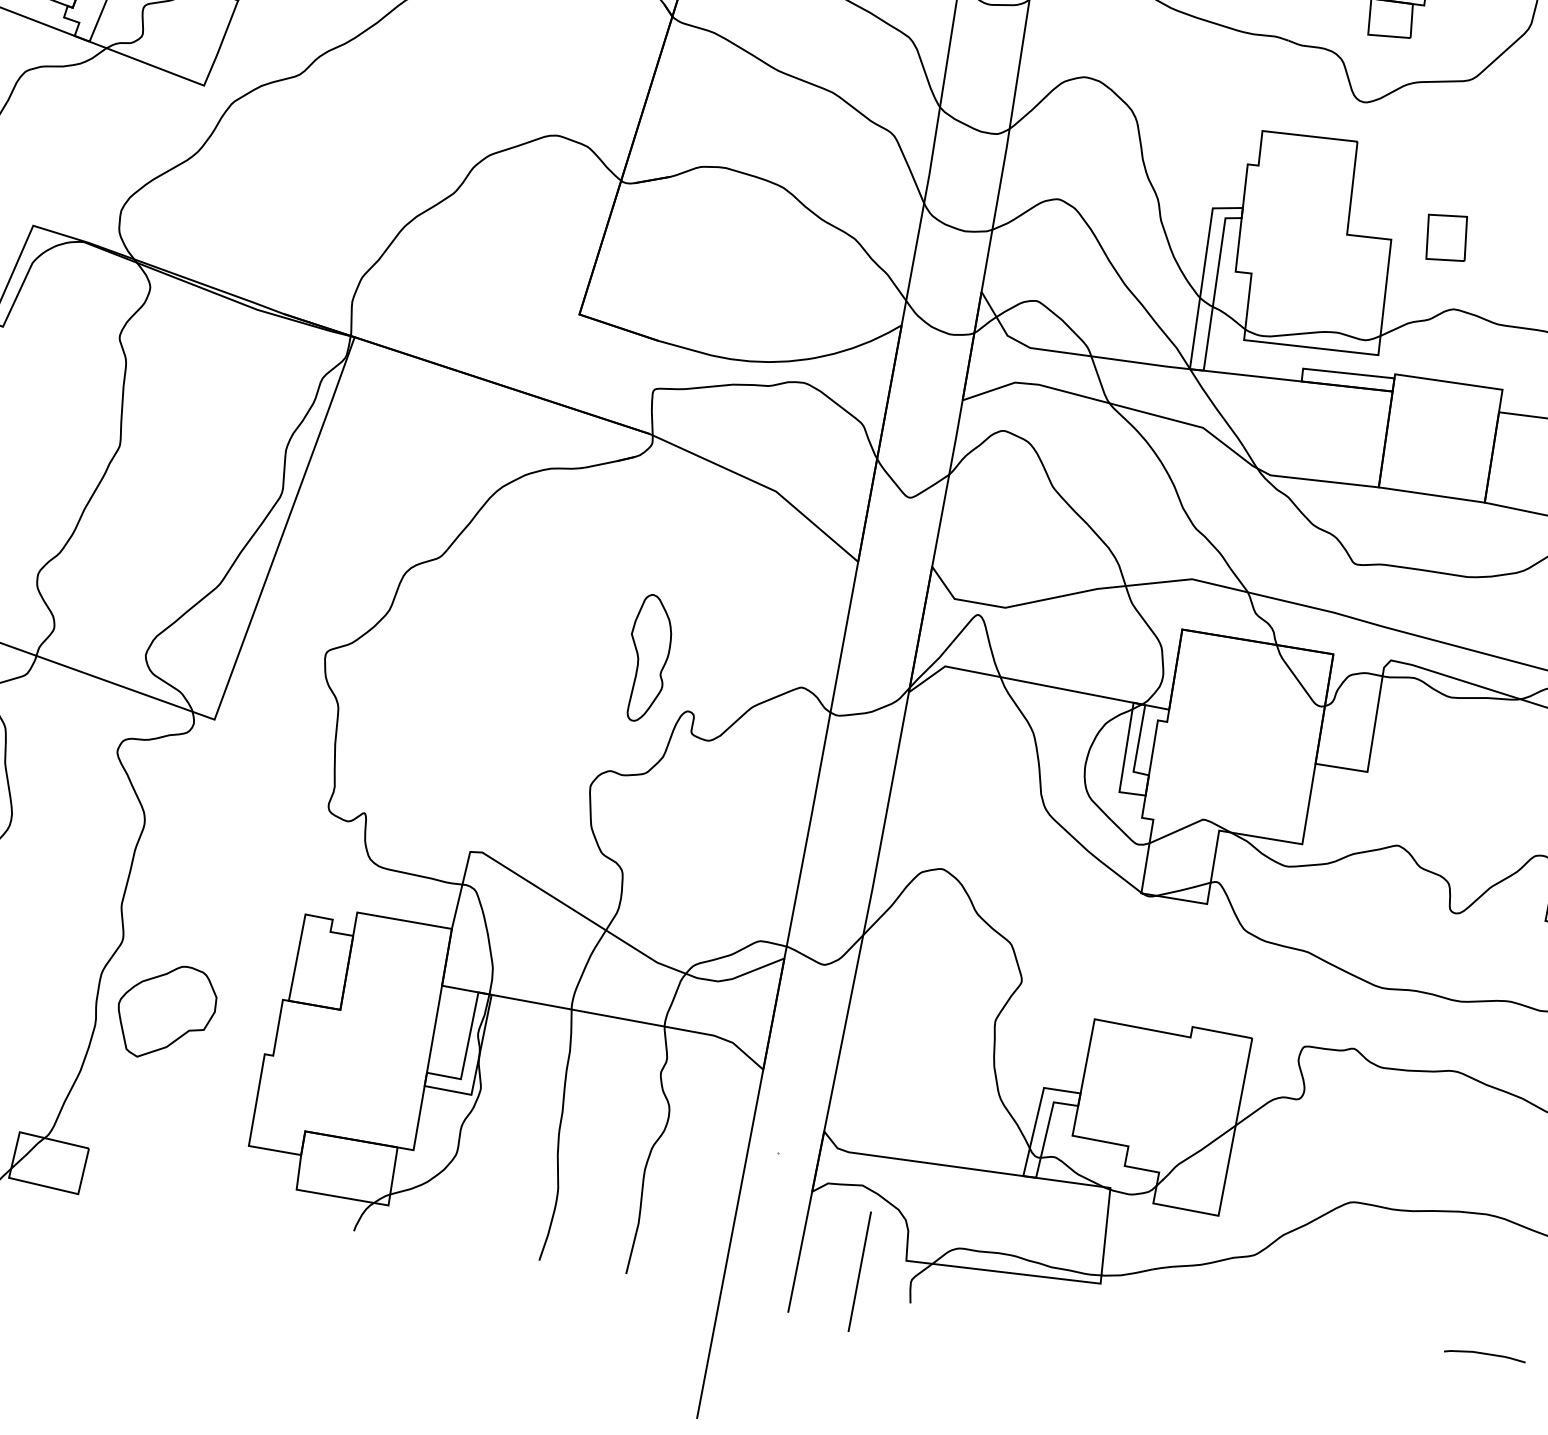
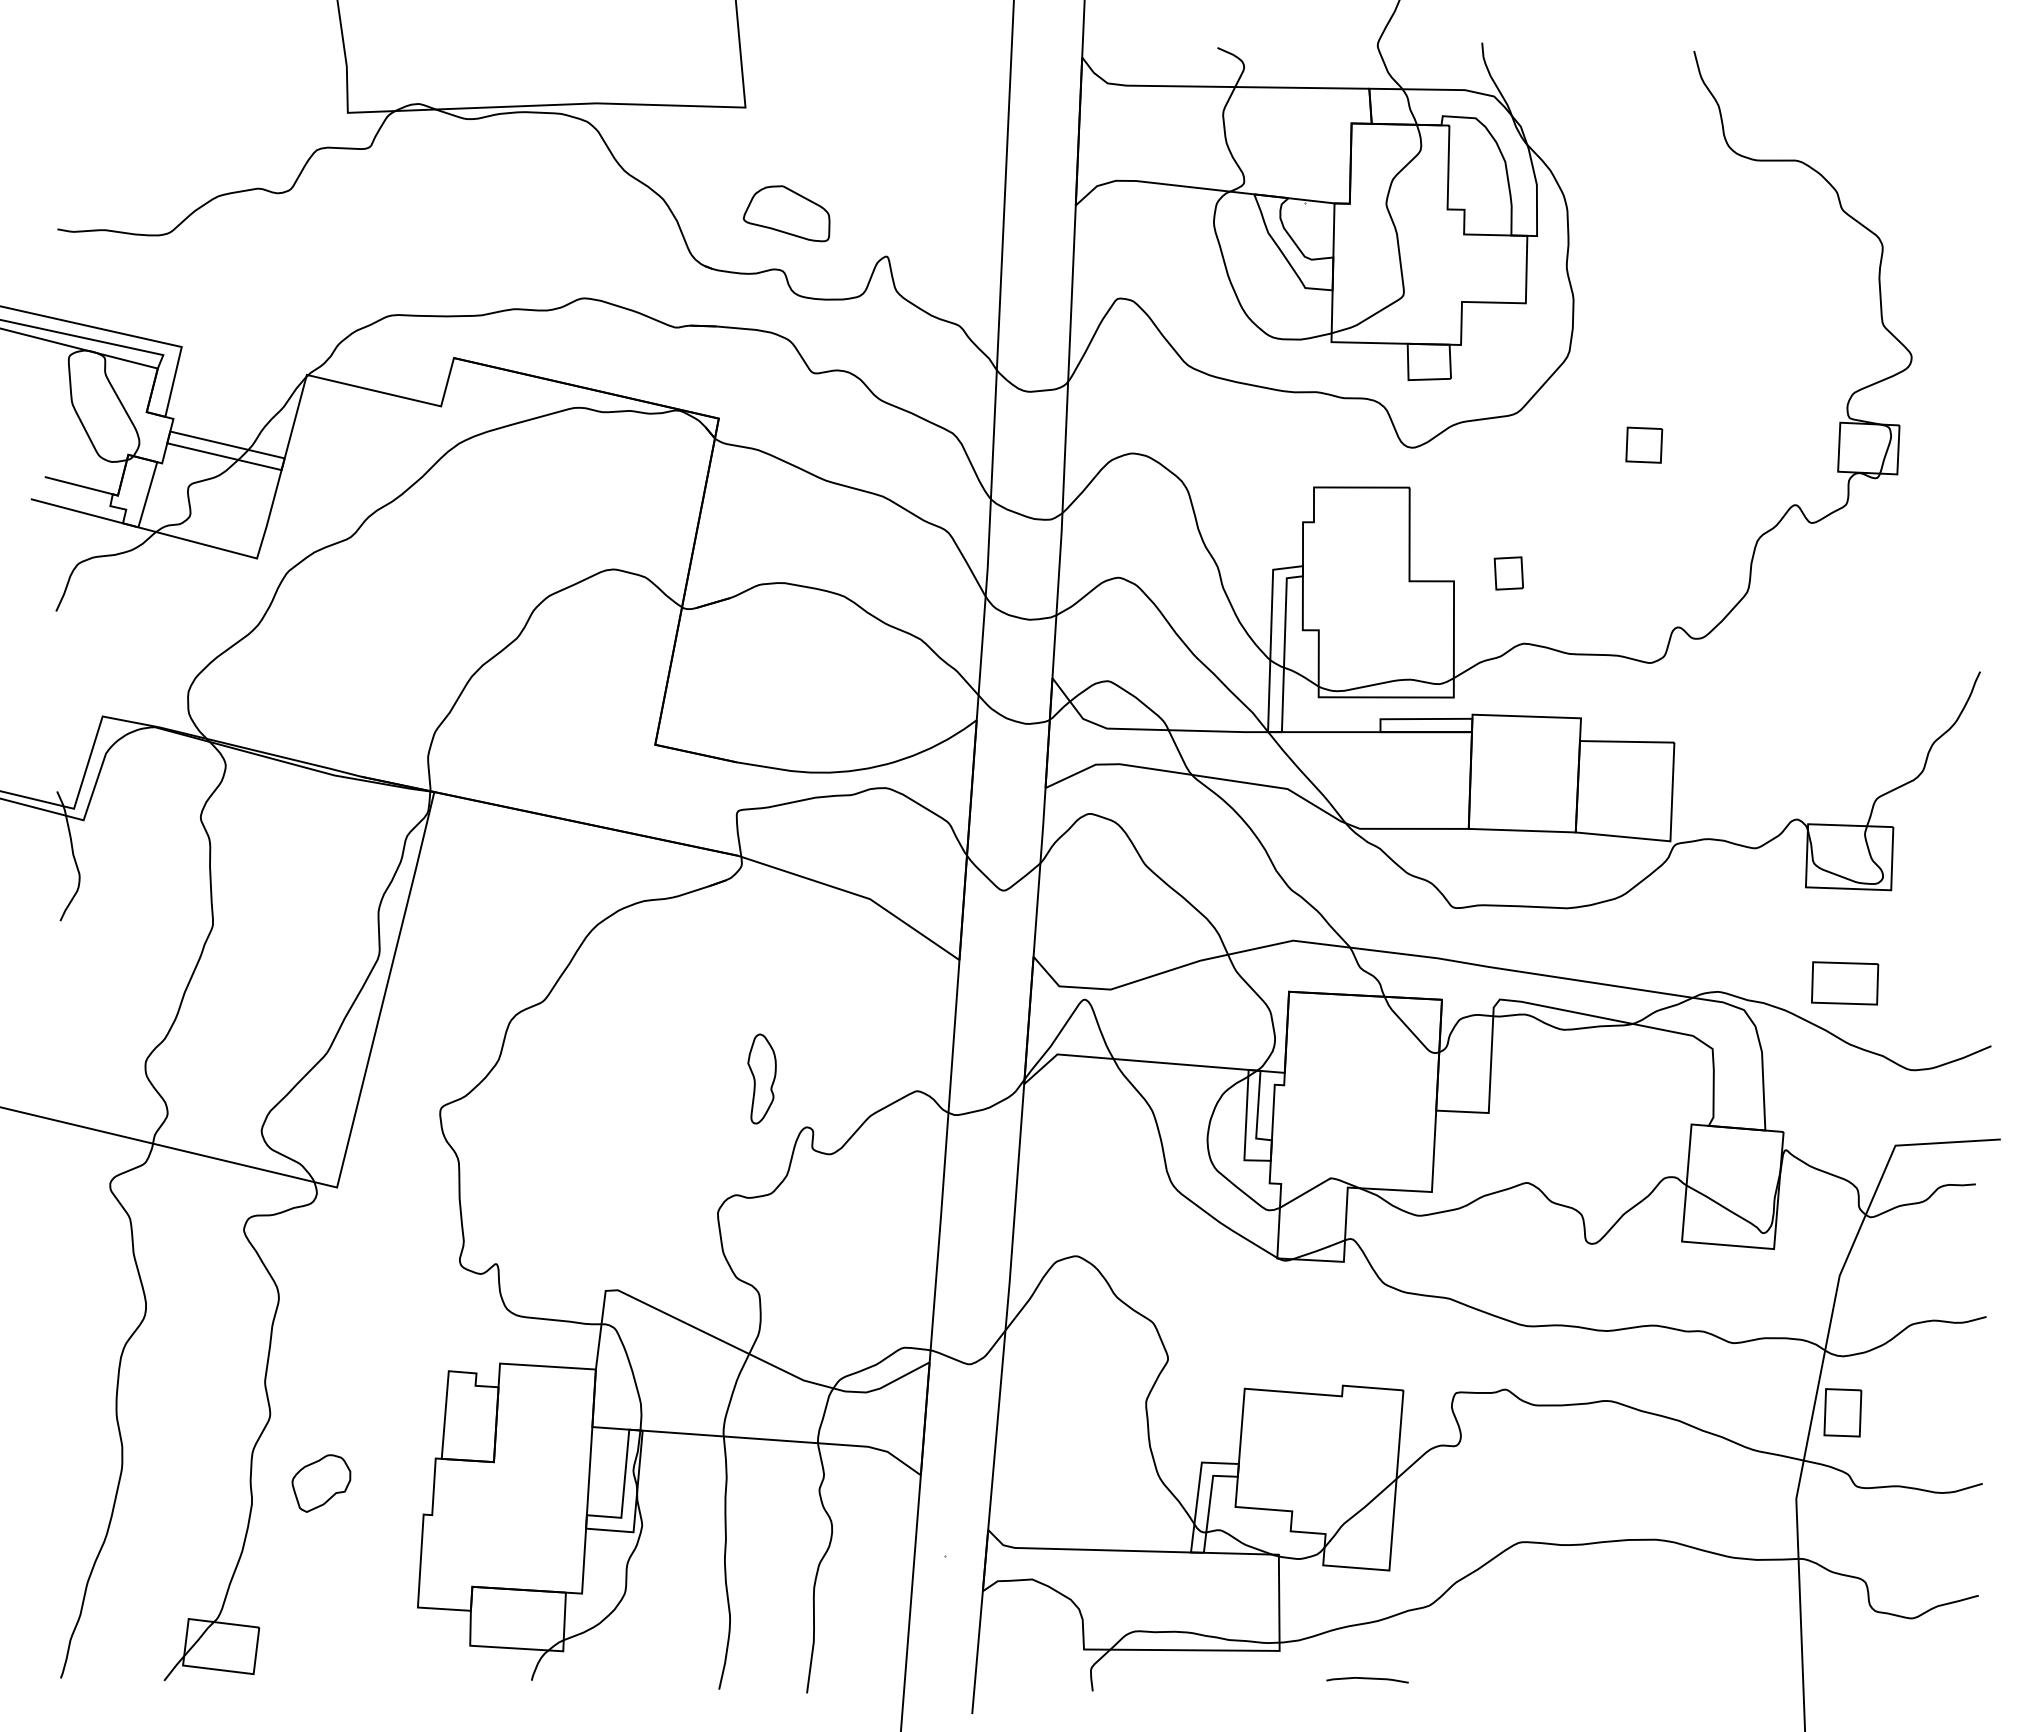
part: (1446, 237) -> (1508, 573), size x0.7
part: (648, 657) -> (761, 1078), size x0.7
part: (166, 1012) -> (321, 1483), size x0.6
line: (859, 1271) -> (1038, 1665), removed
curve: (1485, 1354) -> (1367, 1679), moved

